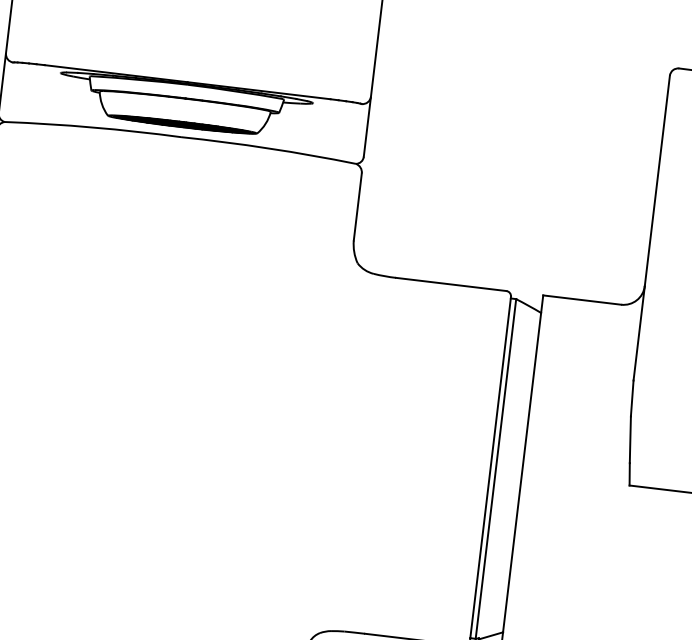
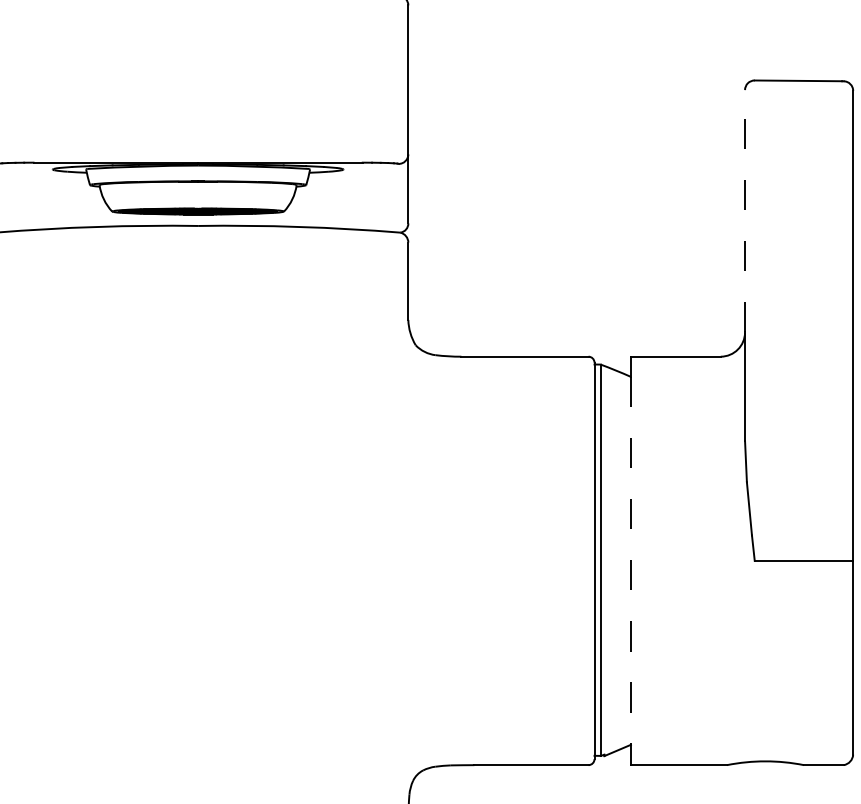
line: (657, 180) -> (745, 210), solid -> dashed
line: (521, 472) -> (630, 560), solid -> dashed

